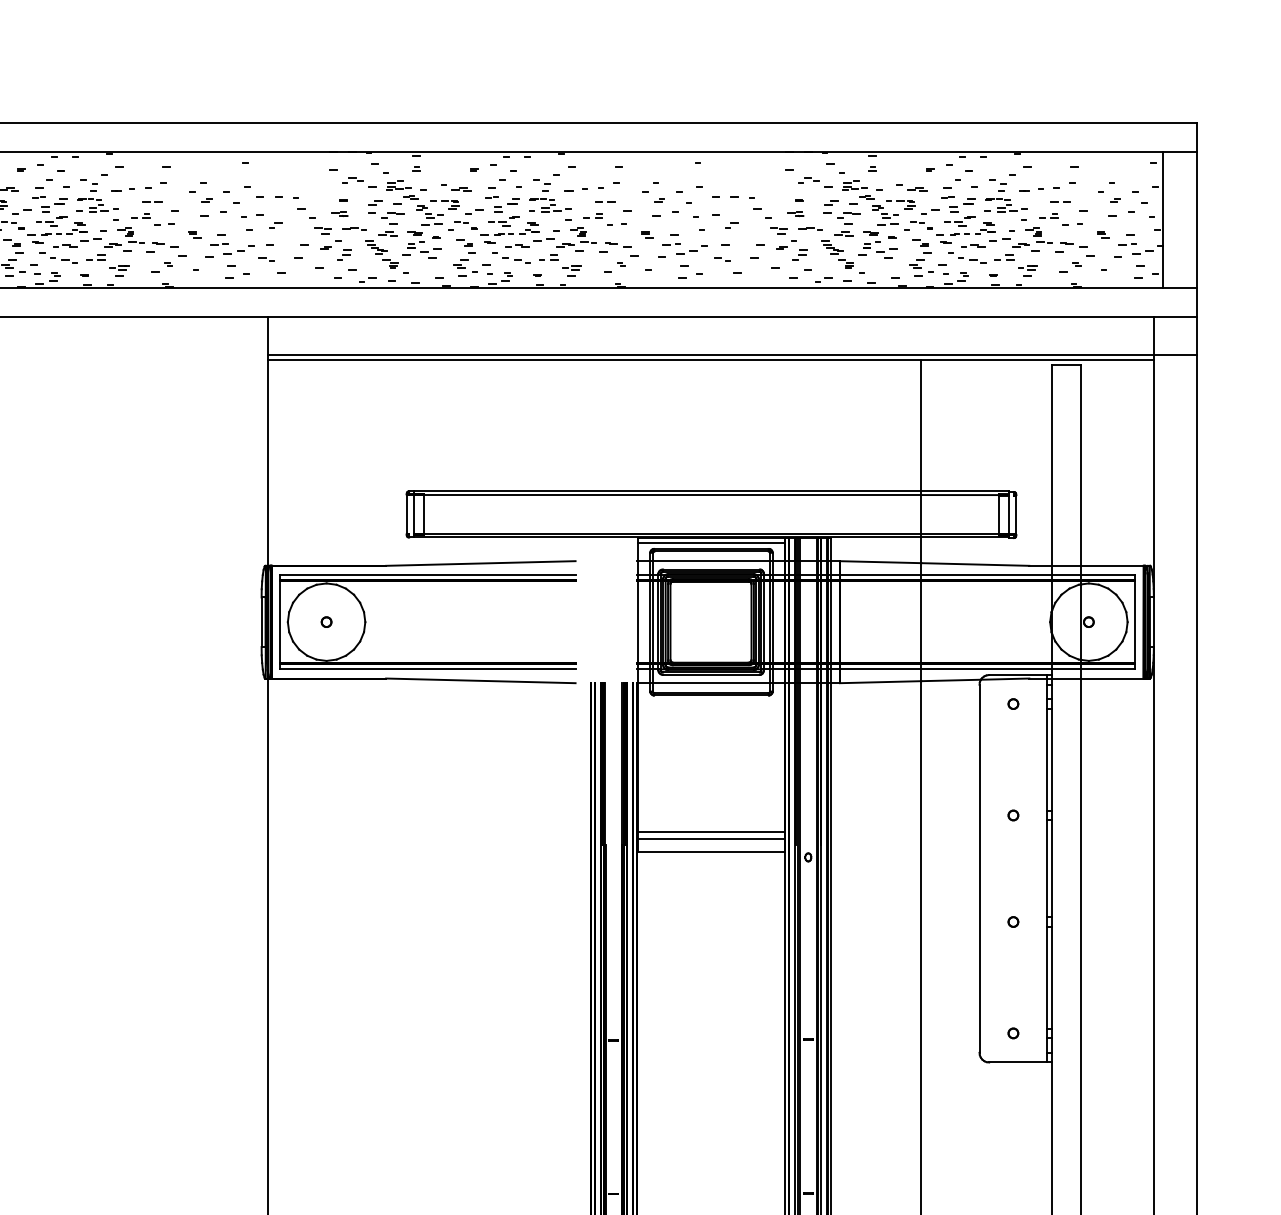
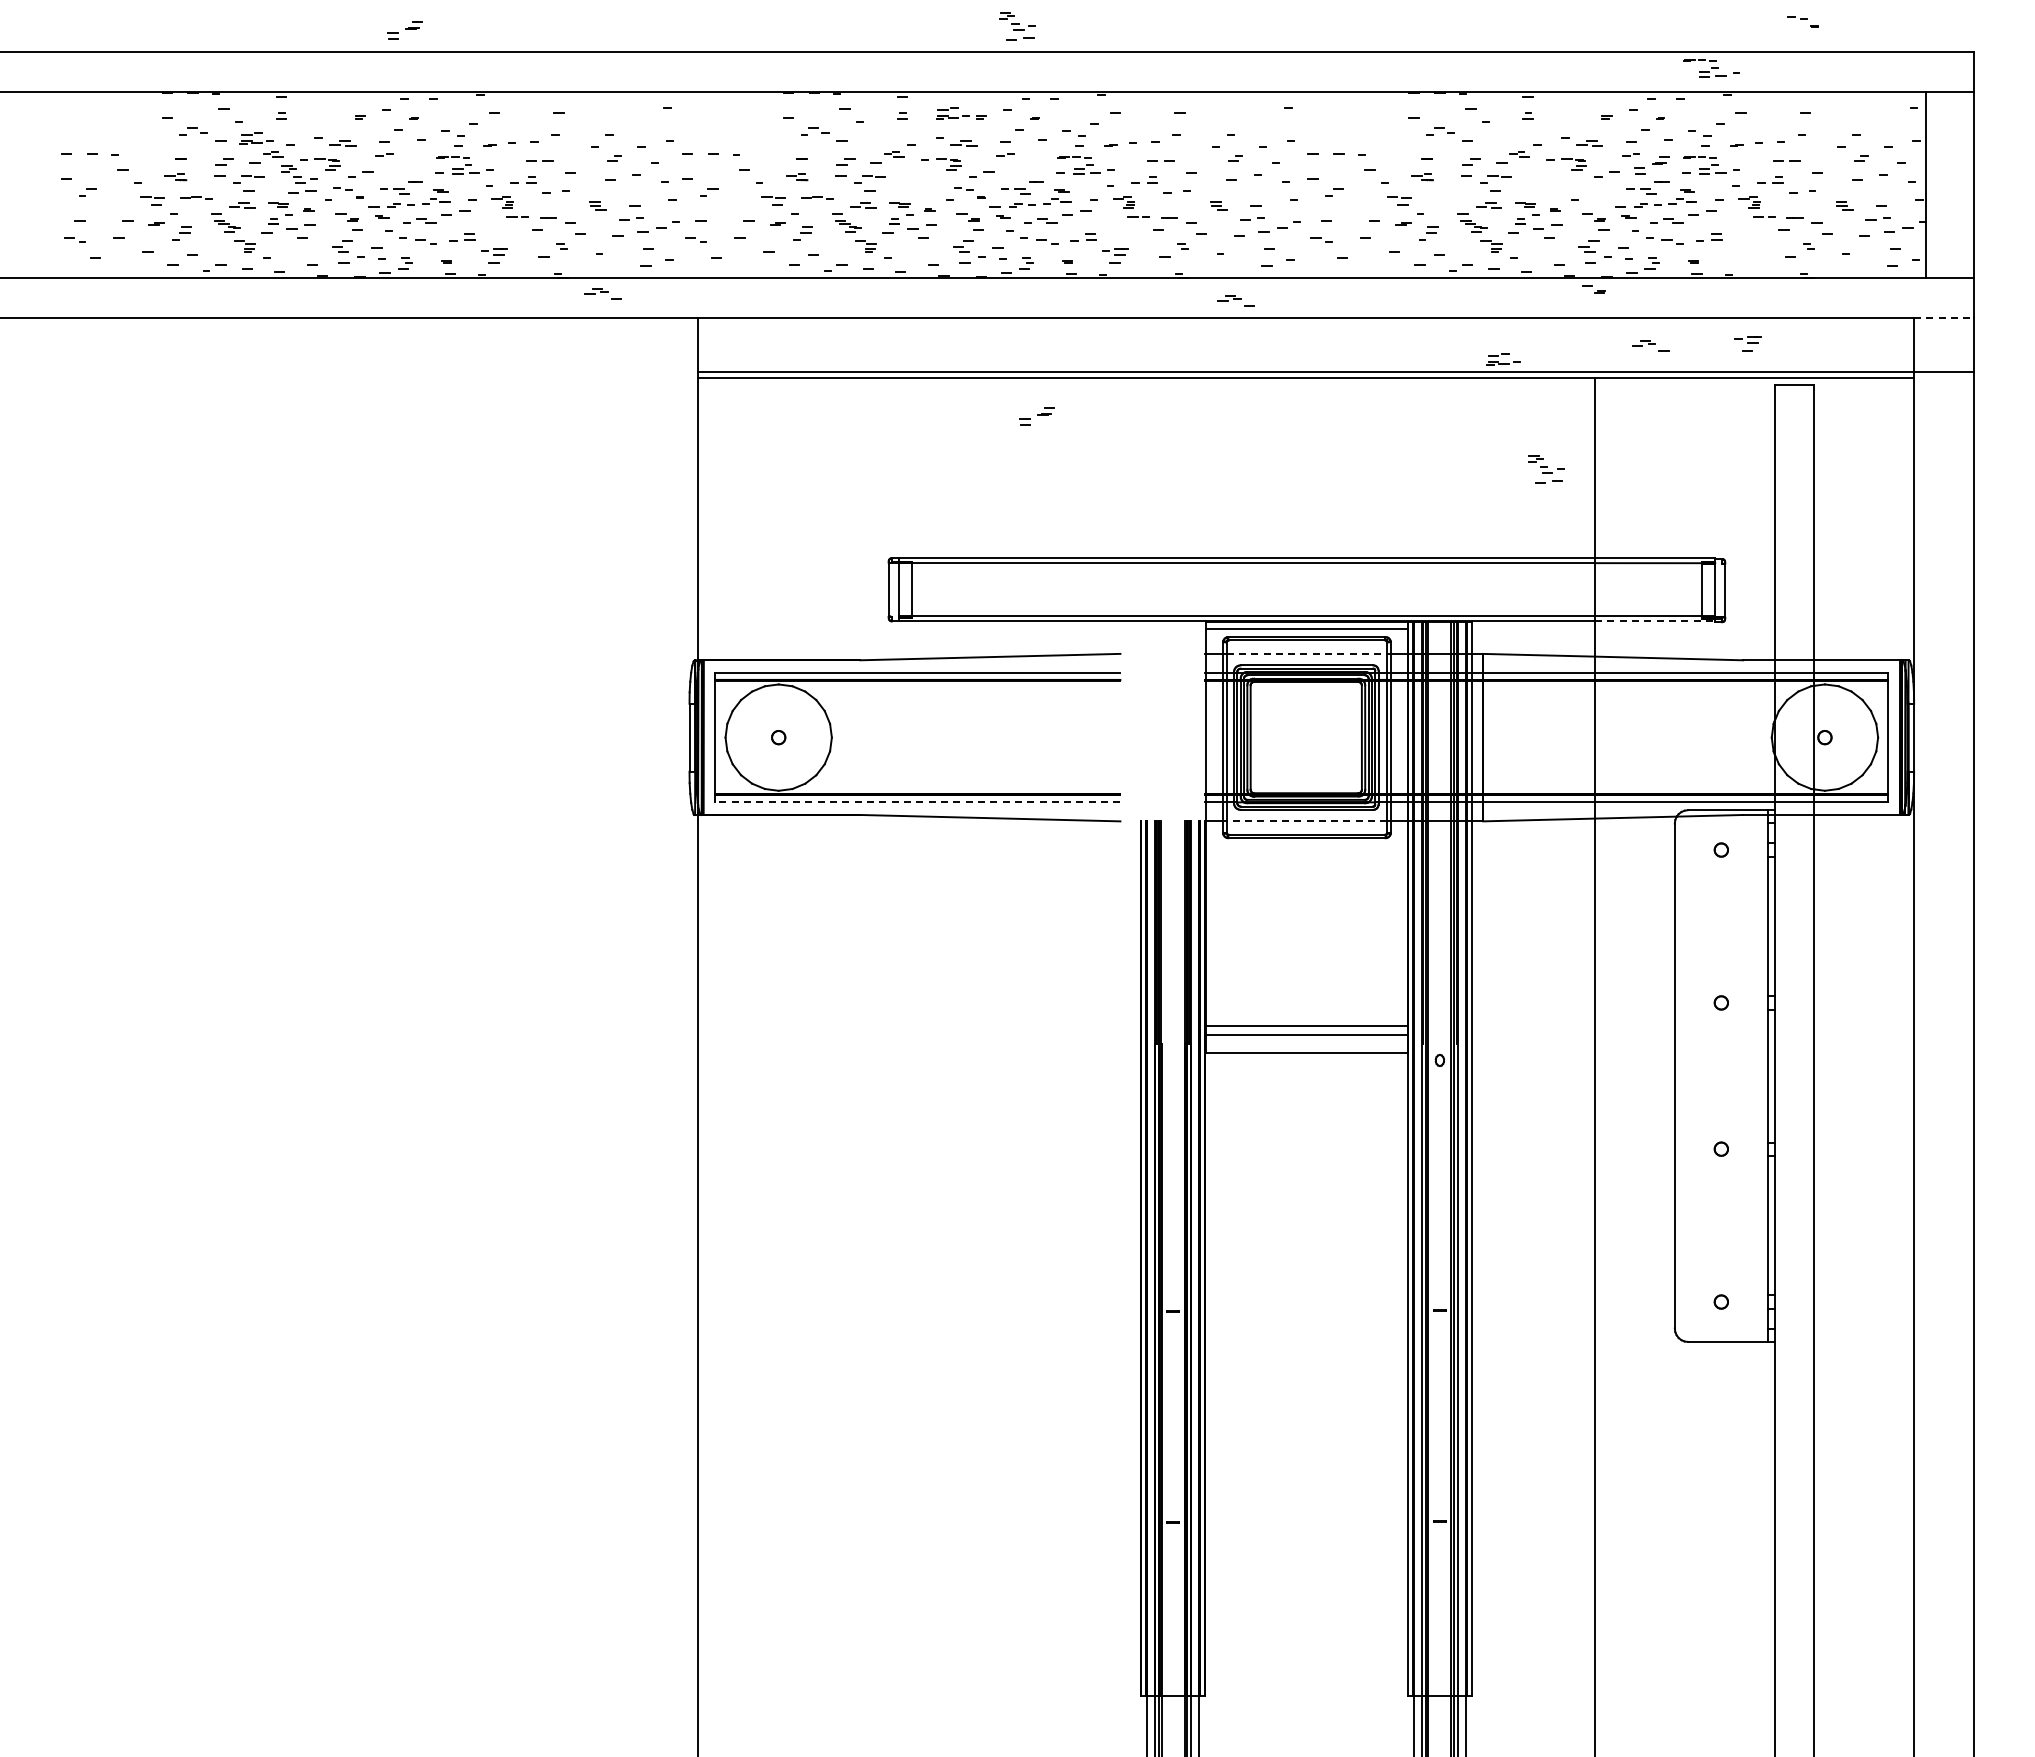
part: (1006, 134) -> (1711, 68), added
part: (398, 185) -> (952, 113), moved
part: (854, 185) -> (1503, 359), moved
part: (53, 205) -> (404, 30), moved
part: (506, 205) -> (1036, 416), moved
part: (429, 215) -> (1017, 26), moved
part: (886, 215) -> (1546, 469), moved
part: (920, 224) -> (1802, 21), moved
part: (810, 228) -> (1442, 197), removed
part: (117, 246) -> (602, 293), moved
part: (569, 246) -> (1235, 300), moved
part: (1025, 246) -> (1650, 345), moved
part: (1027, 270) -> (1747, 343), moved
part: (920, 295) -> (1593, 289), added
line: (1175, 316) -> (1944, 318), solid -> dashed
line: (965, 537) -> (1655, 621), solid -> dashed
line: (711, 560) -> (1307, 653), solid -> dashed
line: (427, 669) -> (917, 802), solid -> dashed
line: (711, 683) -> (1306, 821), solid -> dashed

